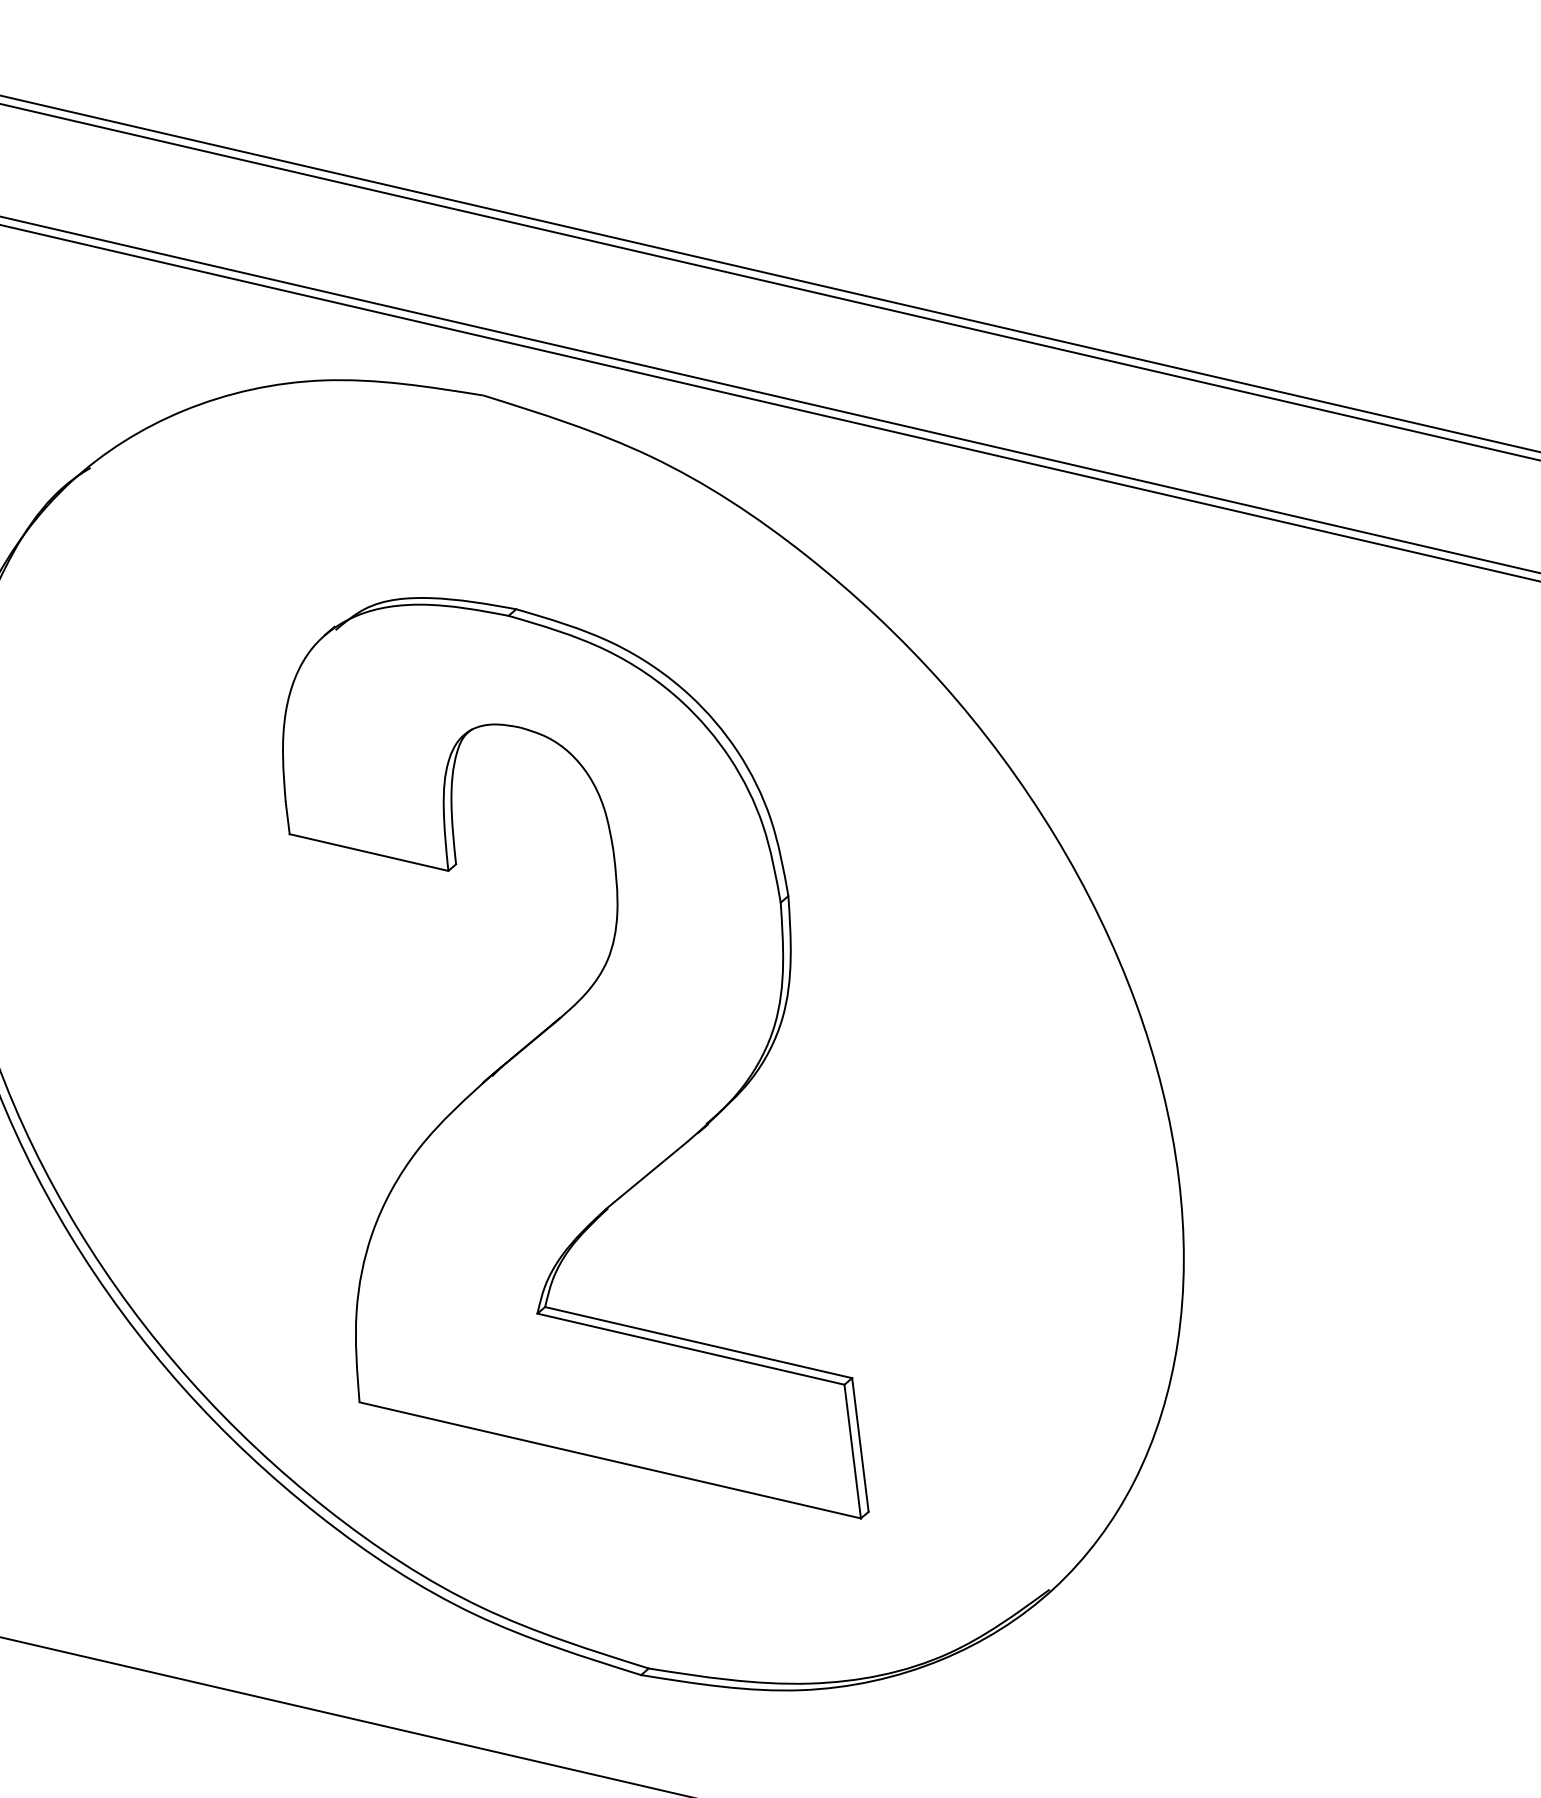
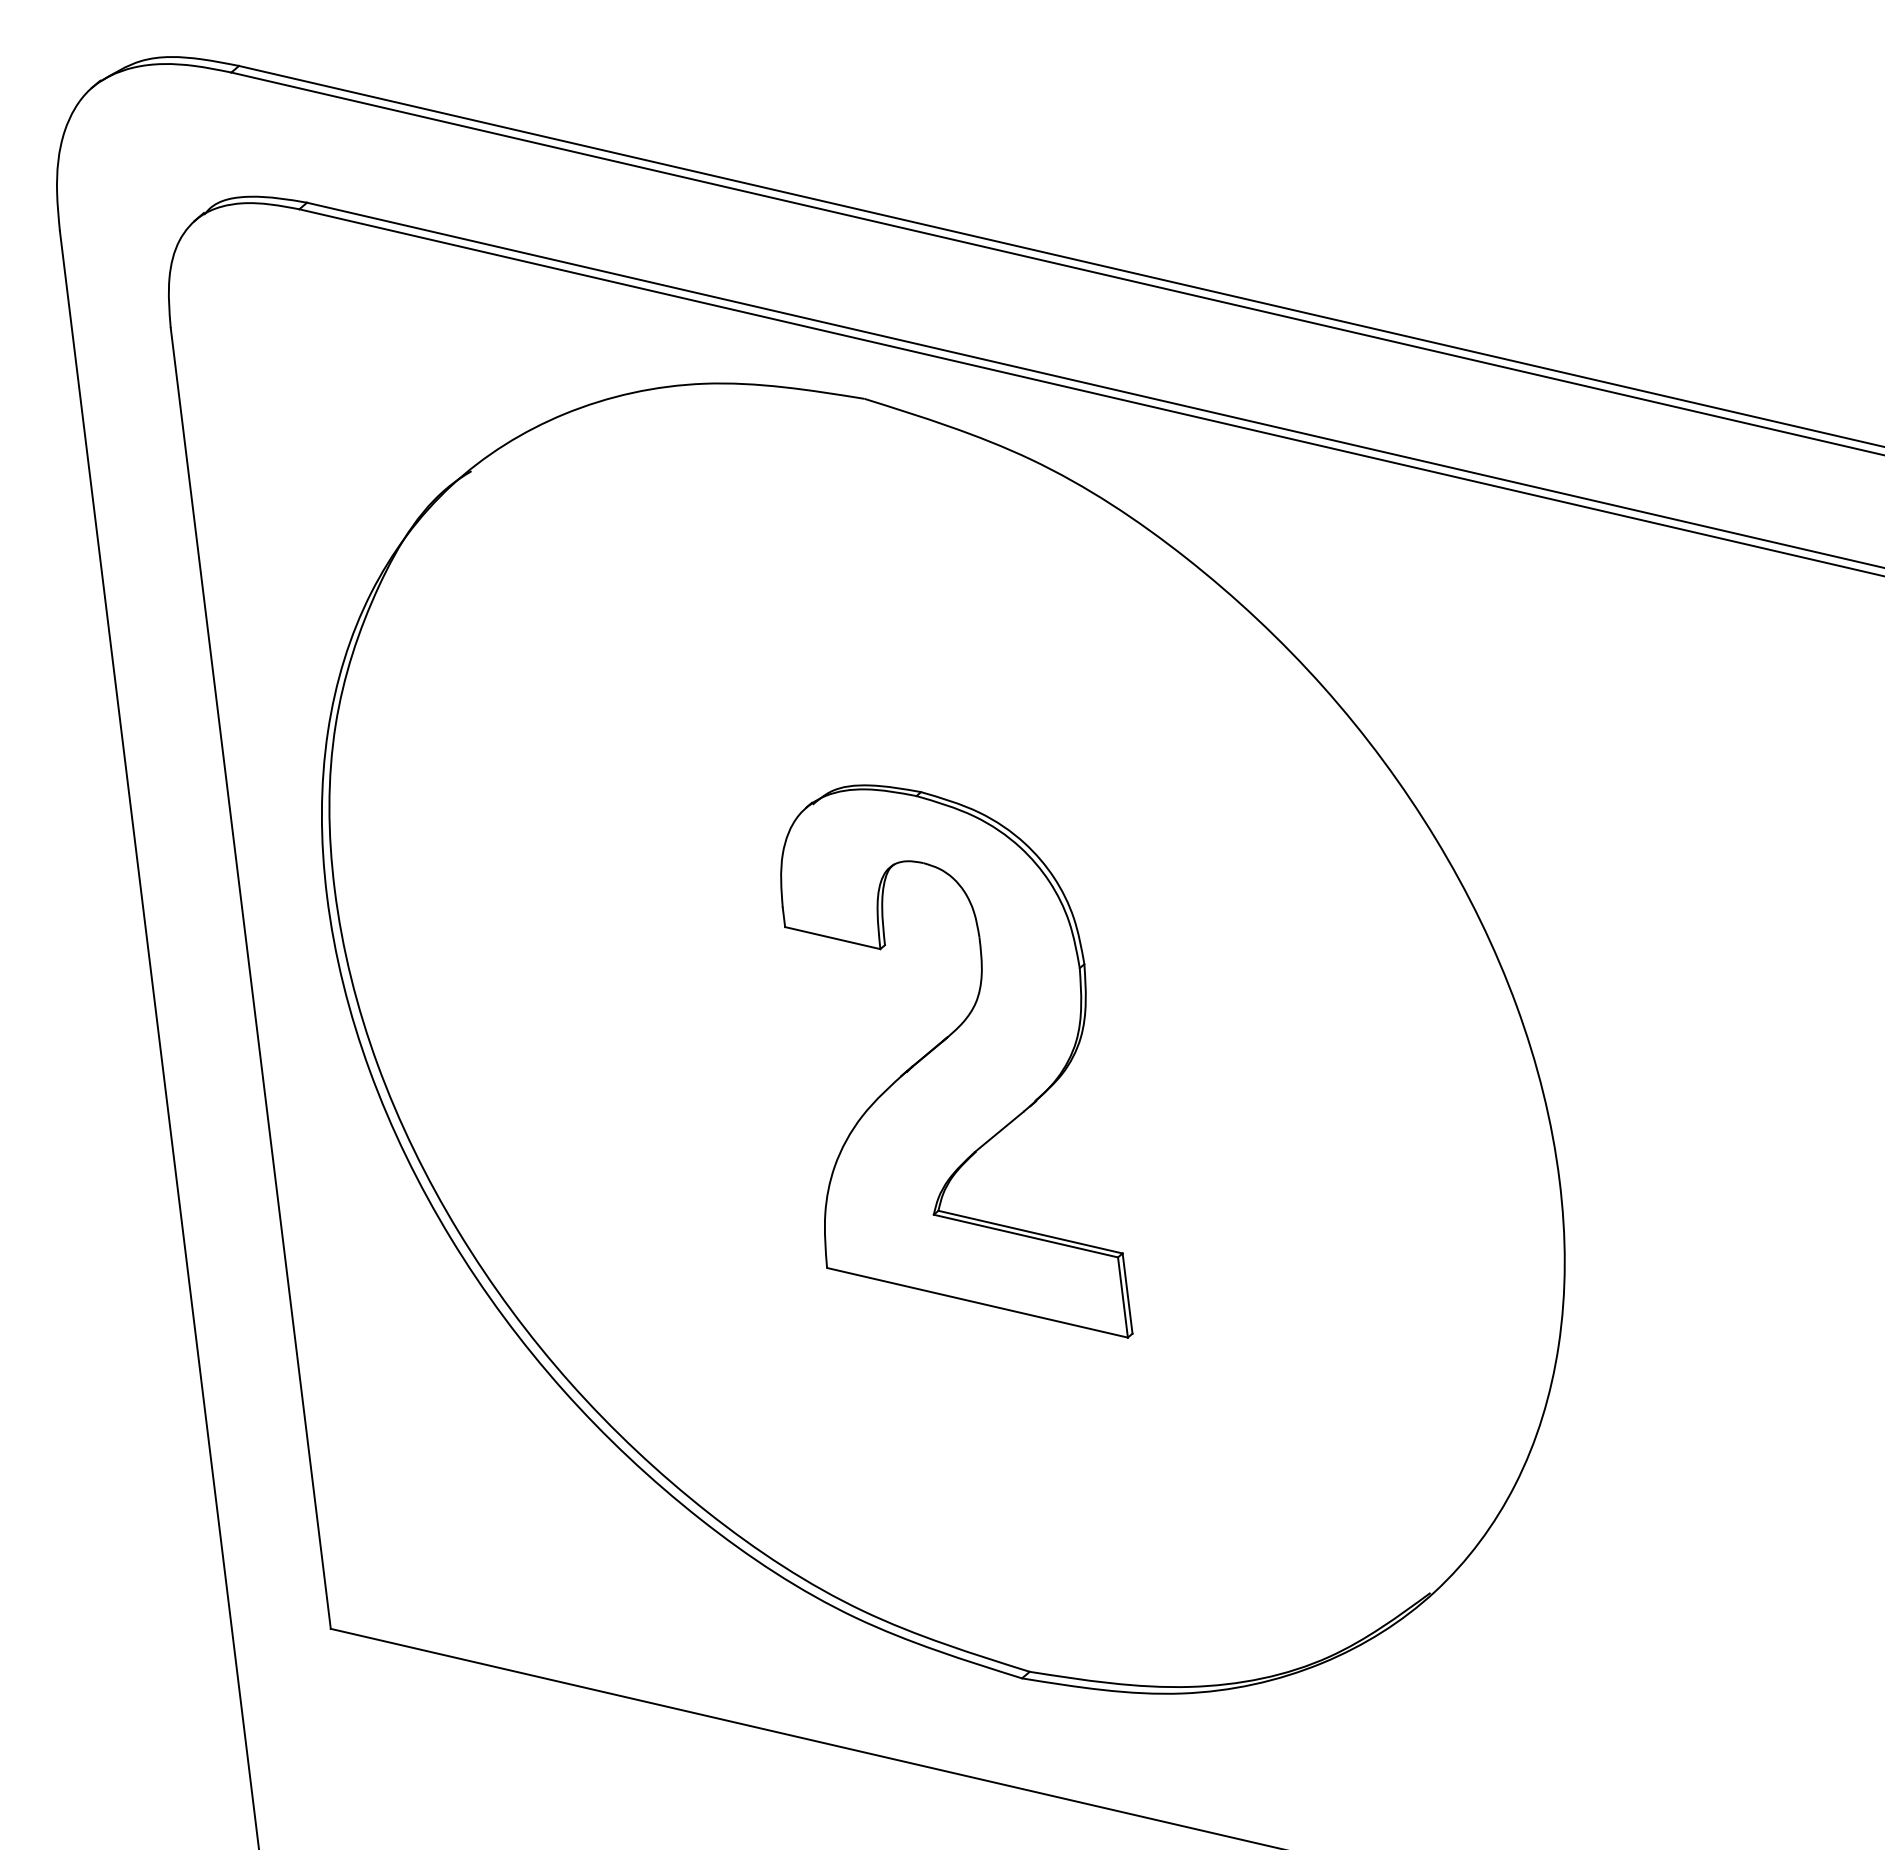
part: (575, 1058) -> (956, 1061), size x0.6

